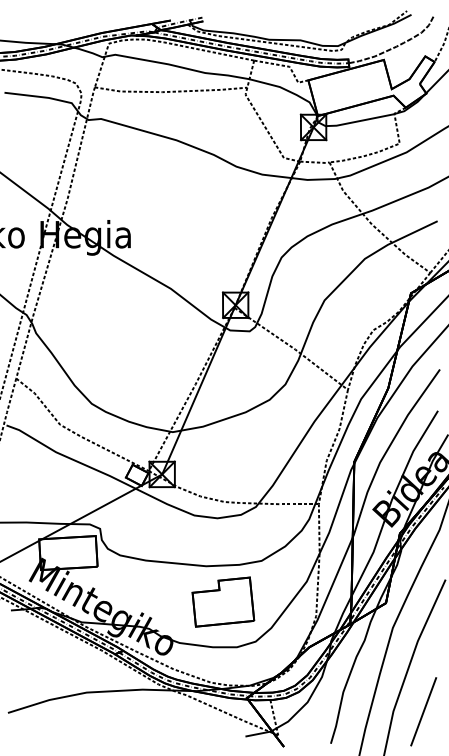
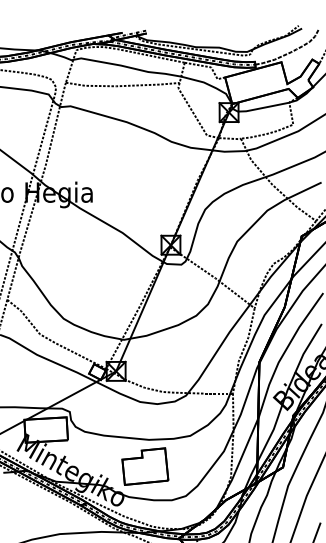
part: (223, 601) -> (145, 466), moved

